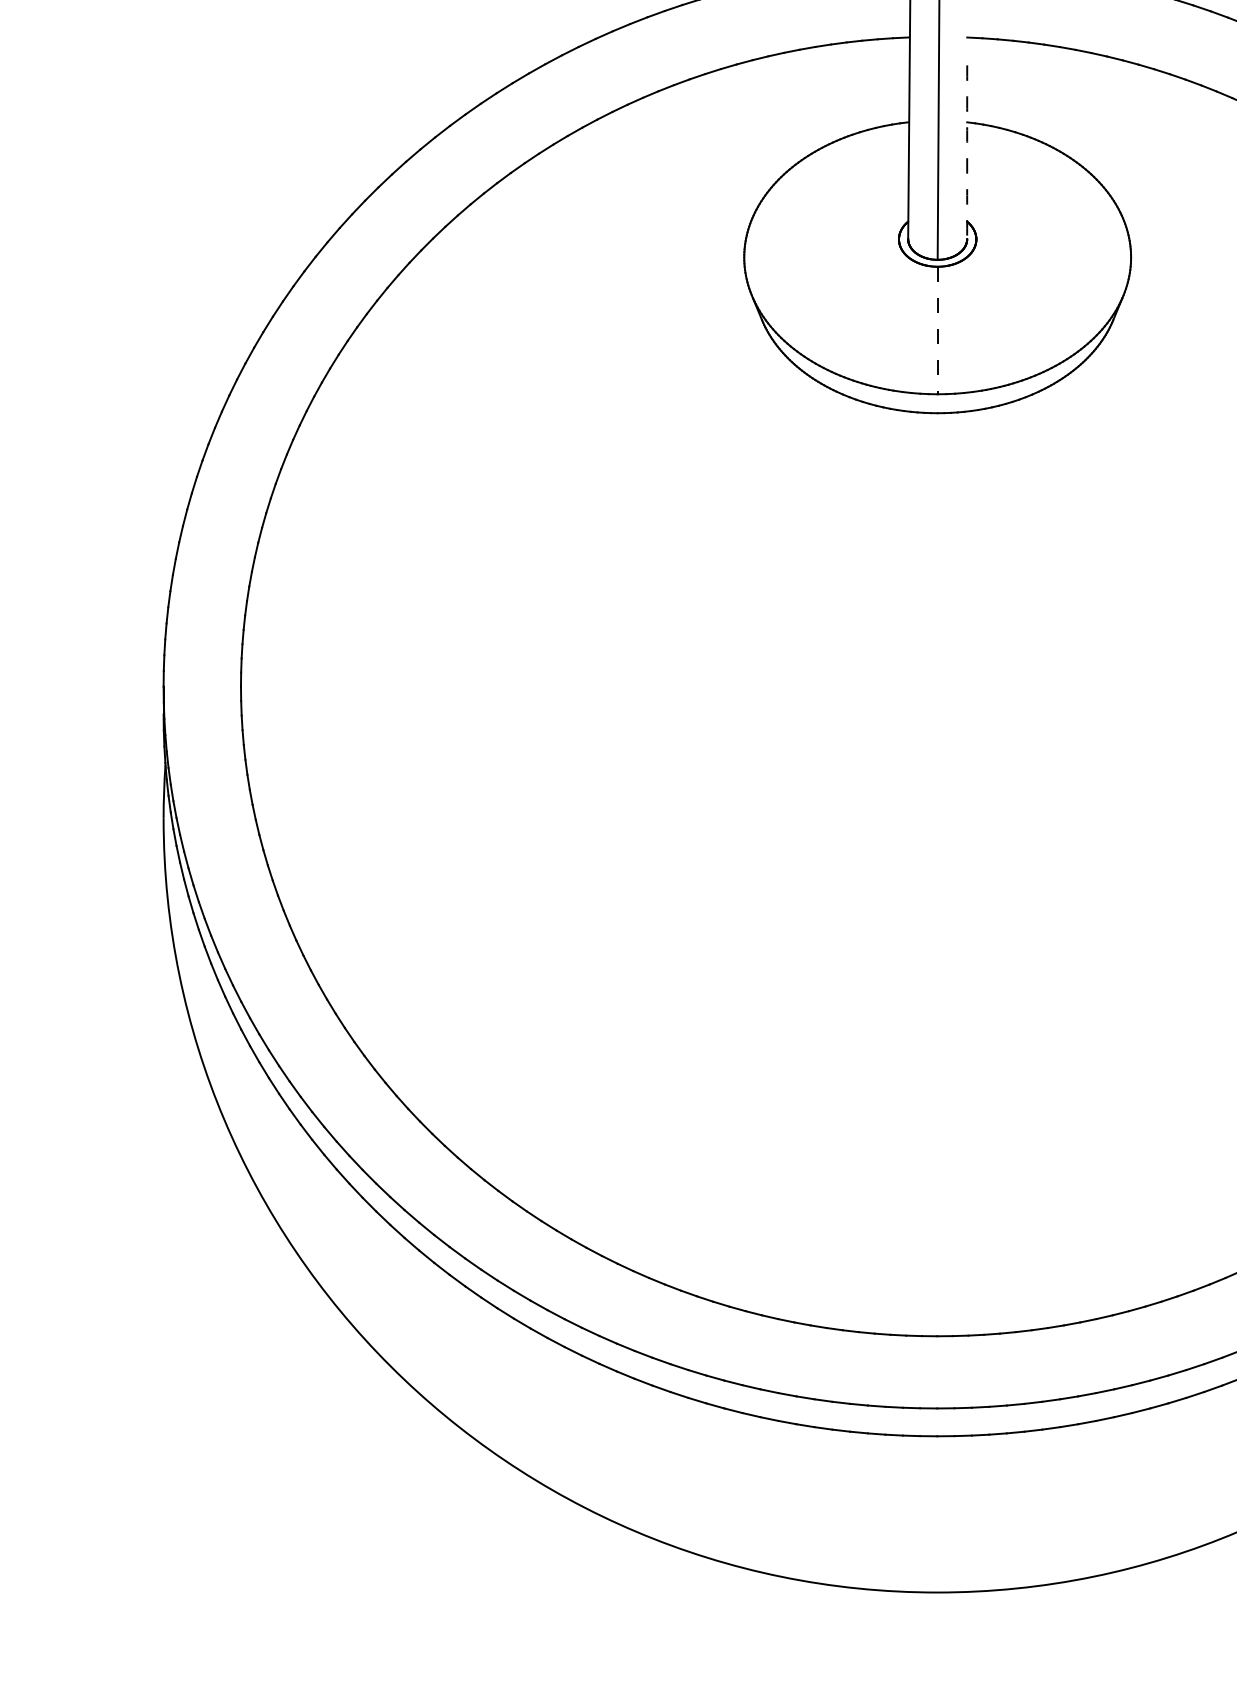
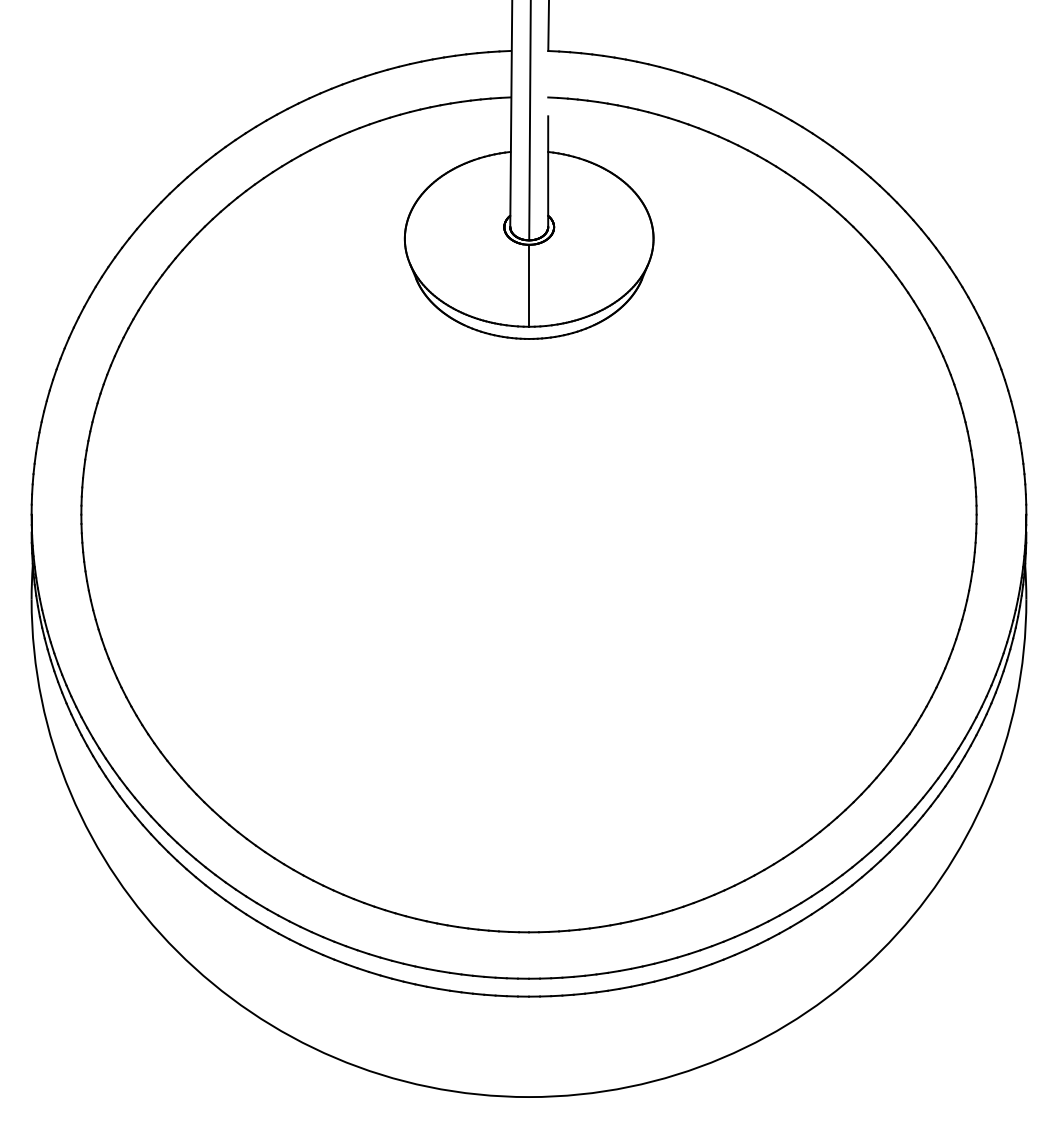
arc: (967, 152) -> (548, 171), dashed -> solid
line: (938, 330) -> (529, 285), dashed -> solid

